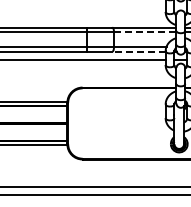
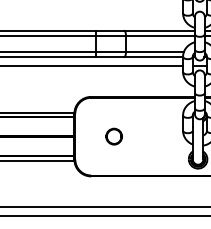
line: (144, 32) -> (159, 36), dashed -> solid
line: (139, 51) -> (154, 57), dashed -> solid
circle: (103, 123) -> (114, 136), added

